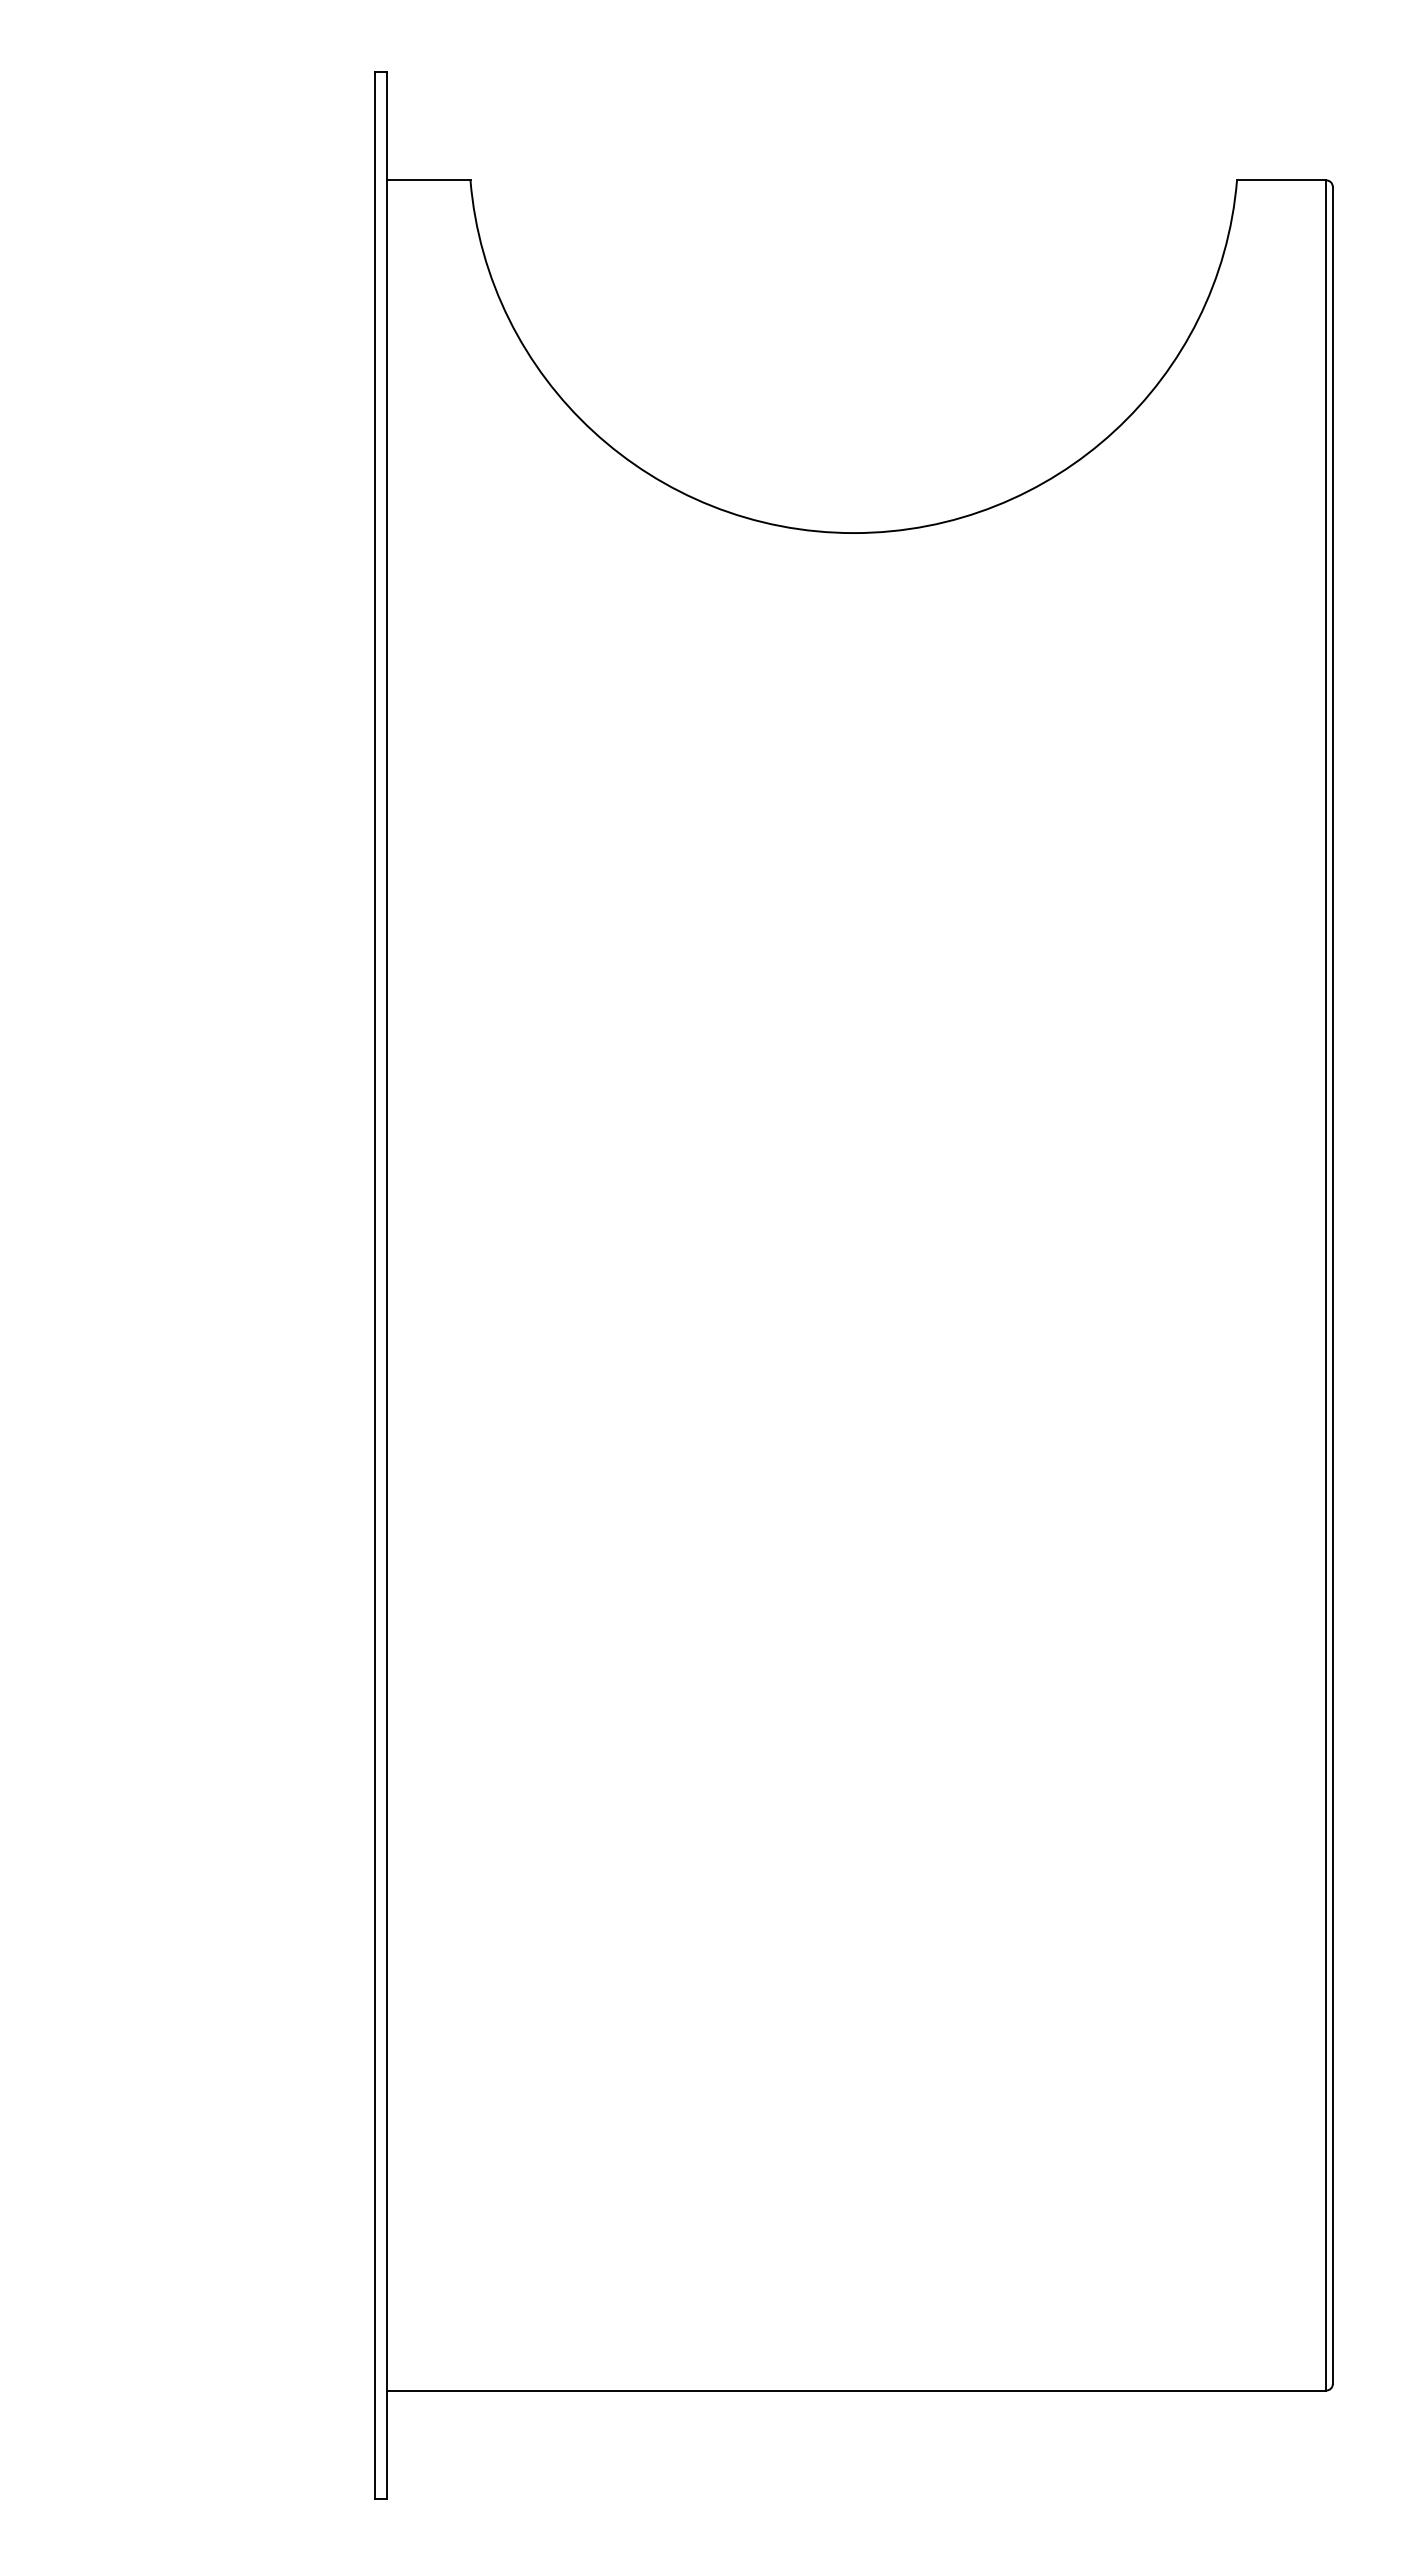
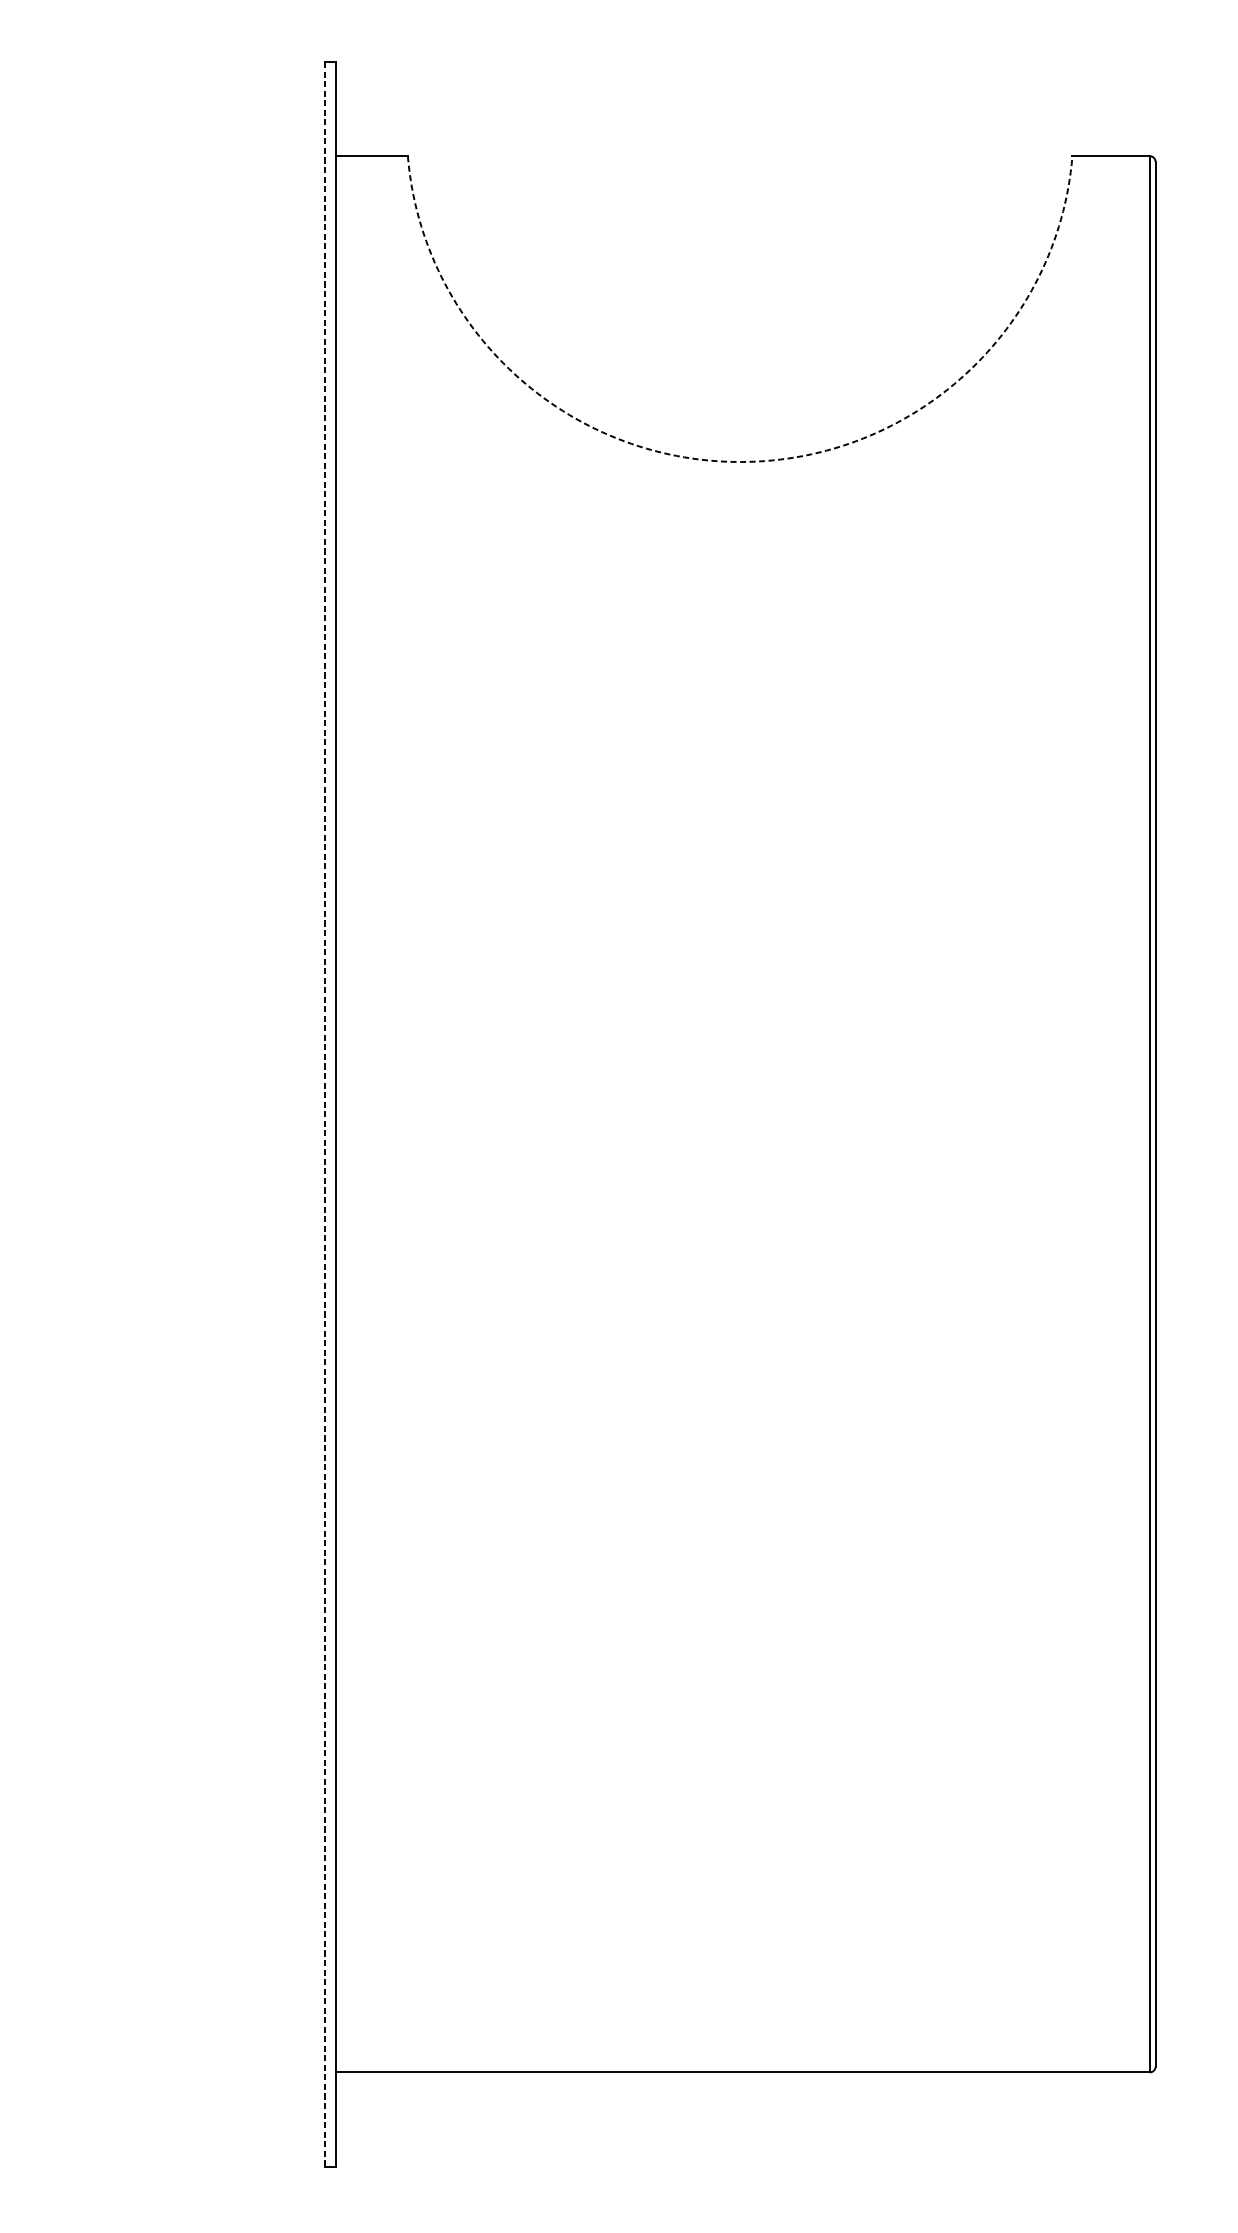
arc: (853, 533) -> (739, 462), solid -> dashed
line: (374, 1285) -> (324, 1114), solid -> dashed

